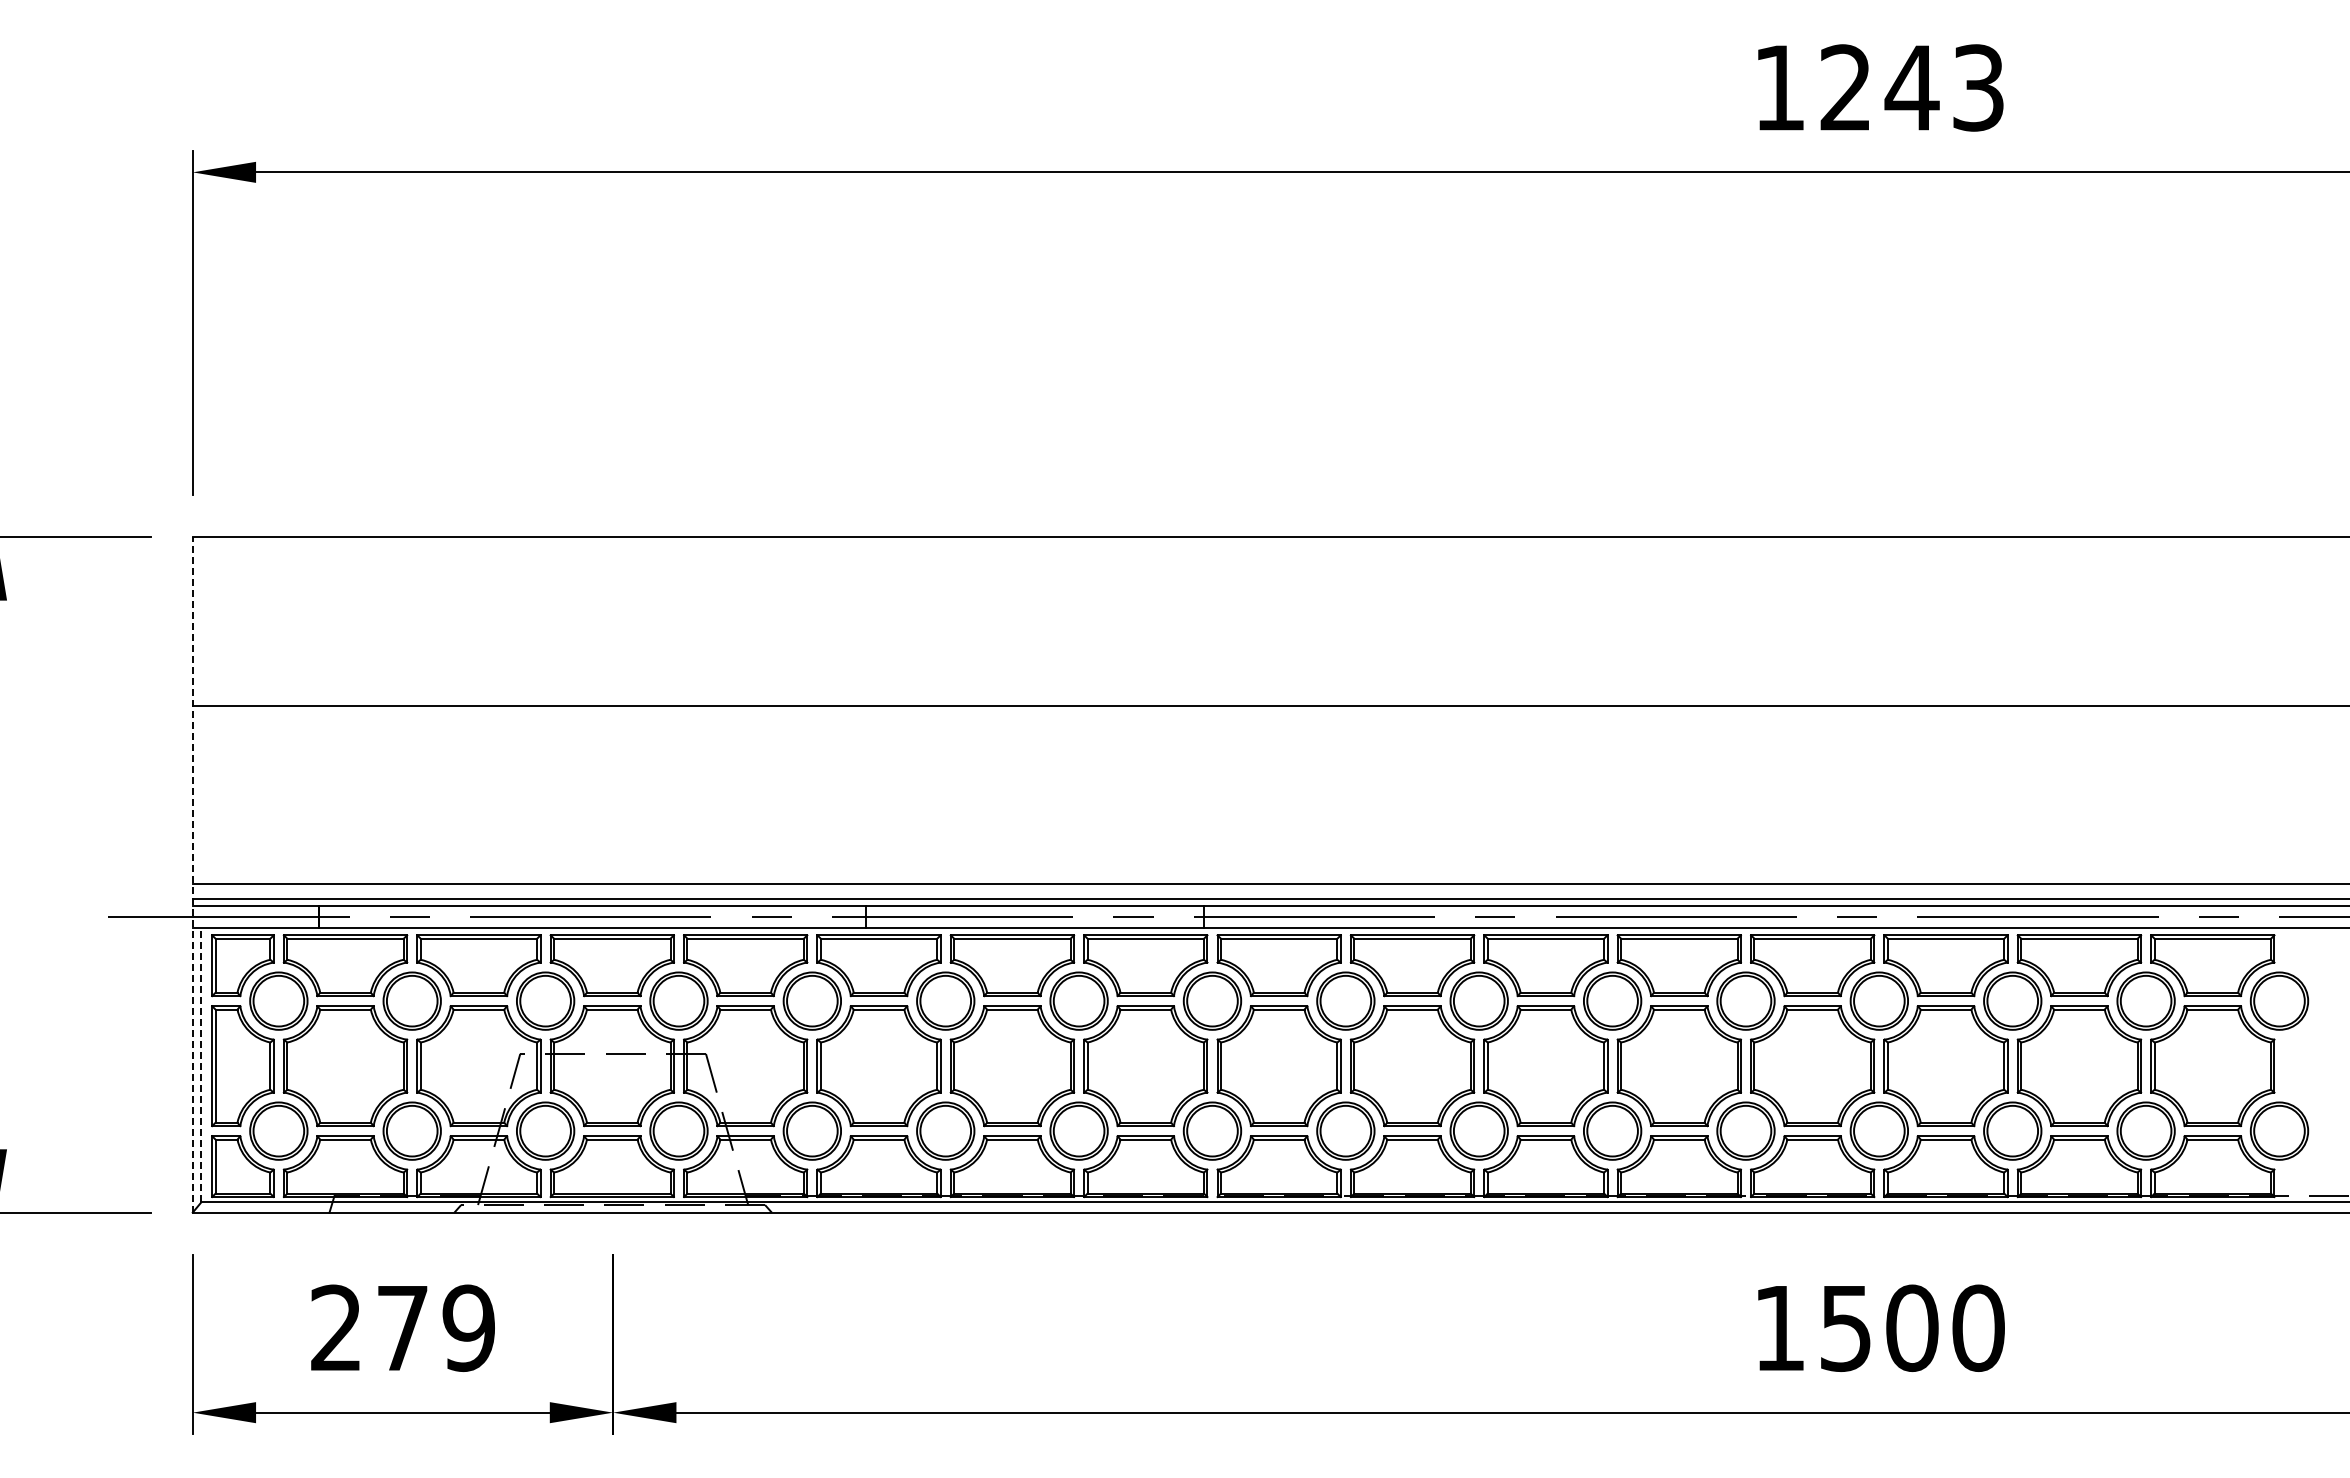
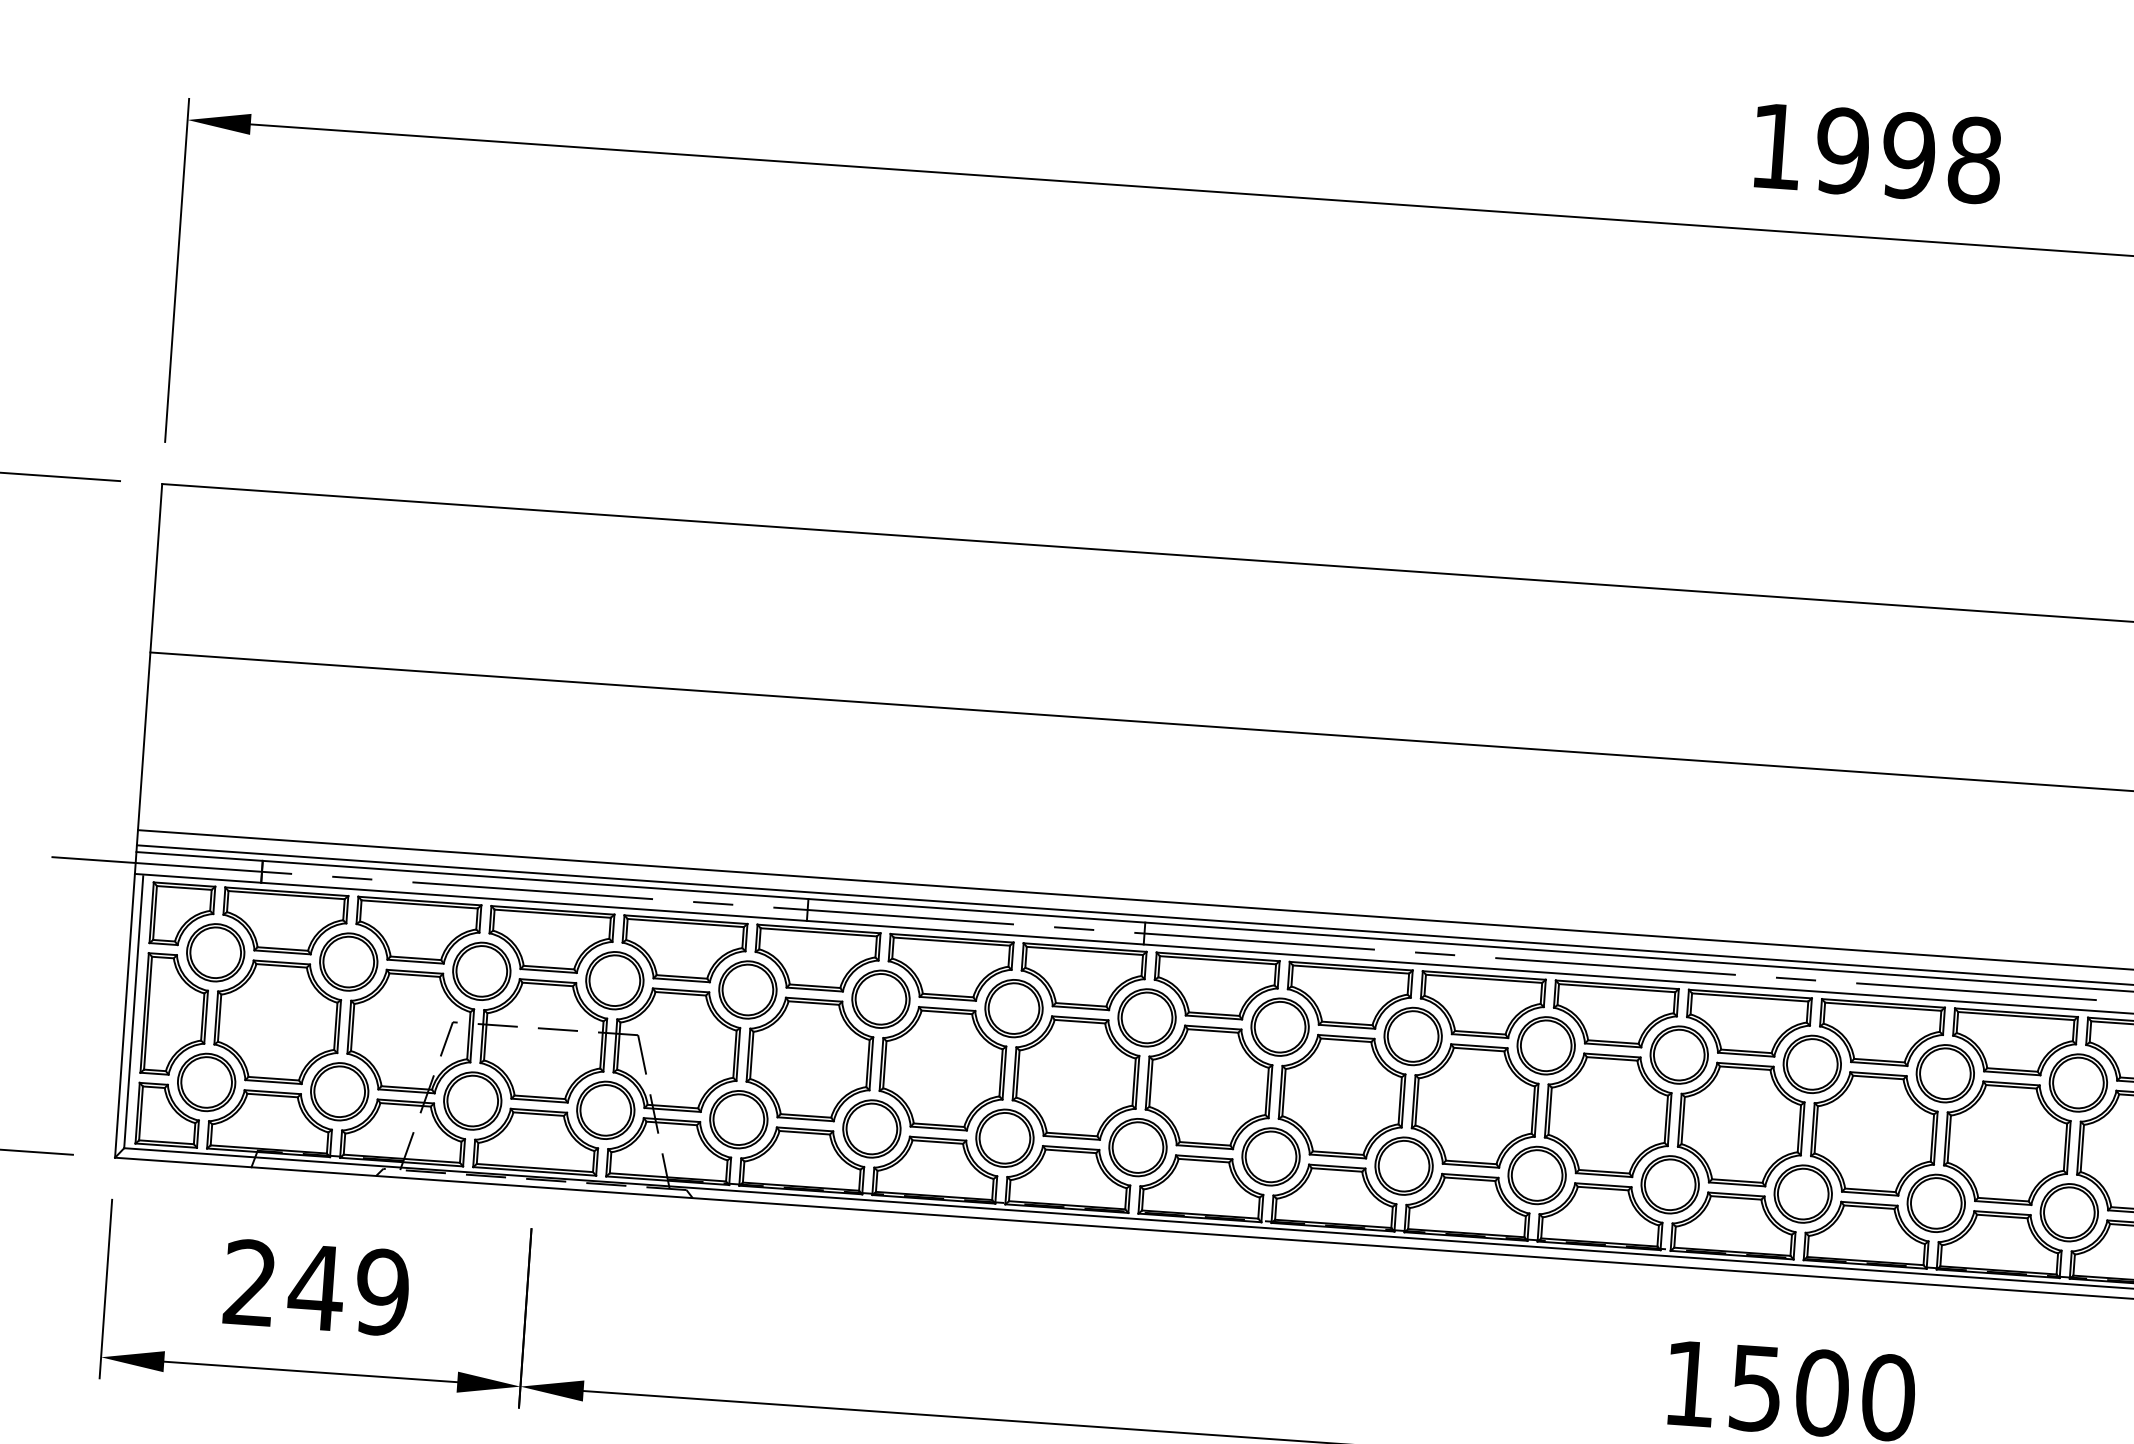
text: (1911, 87) -> (1908, 155), 1243 -> 1998
line: (192, 874) -> (138, 820), dashed -> solid
line: (201, 1065) -> (134, 1011), dashed -> solid
text: (402, 1328) -> (316, 1287), 279 -> 249

